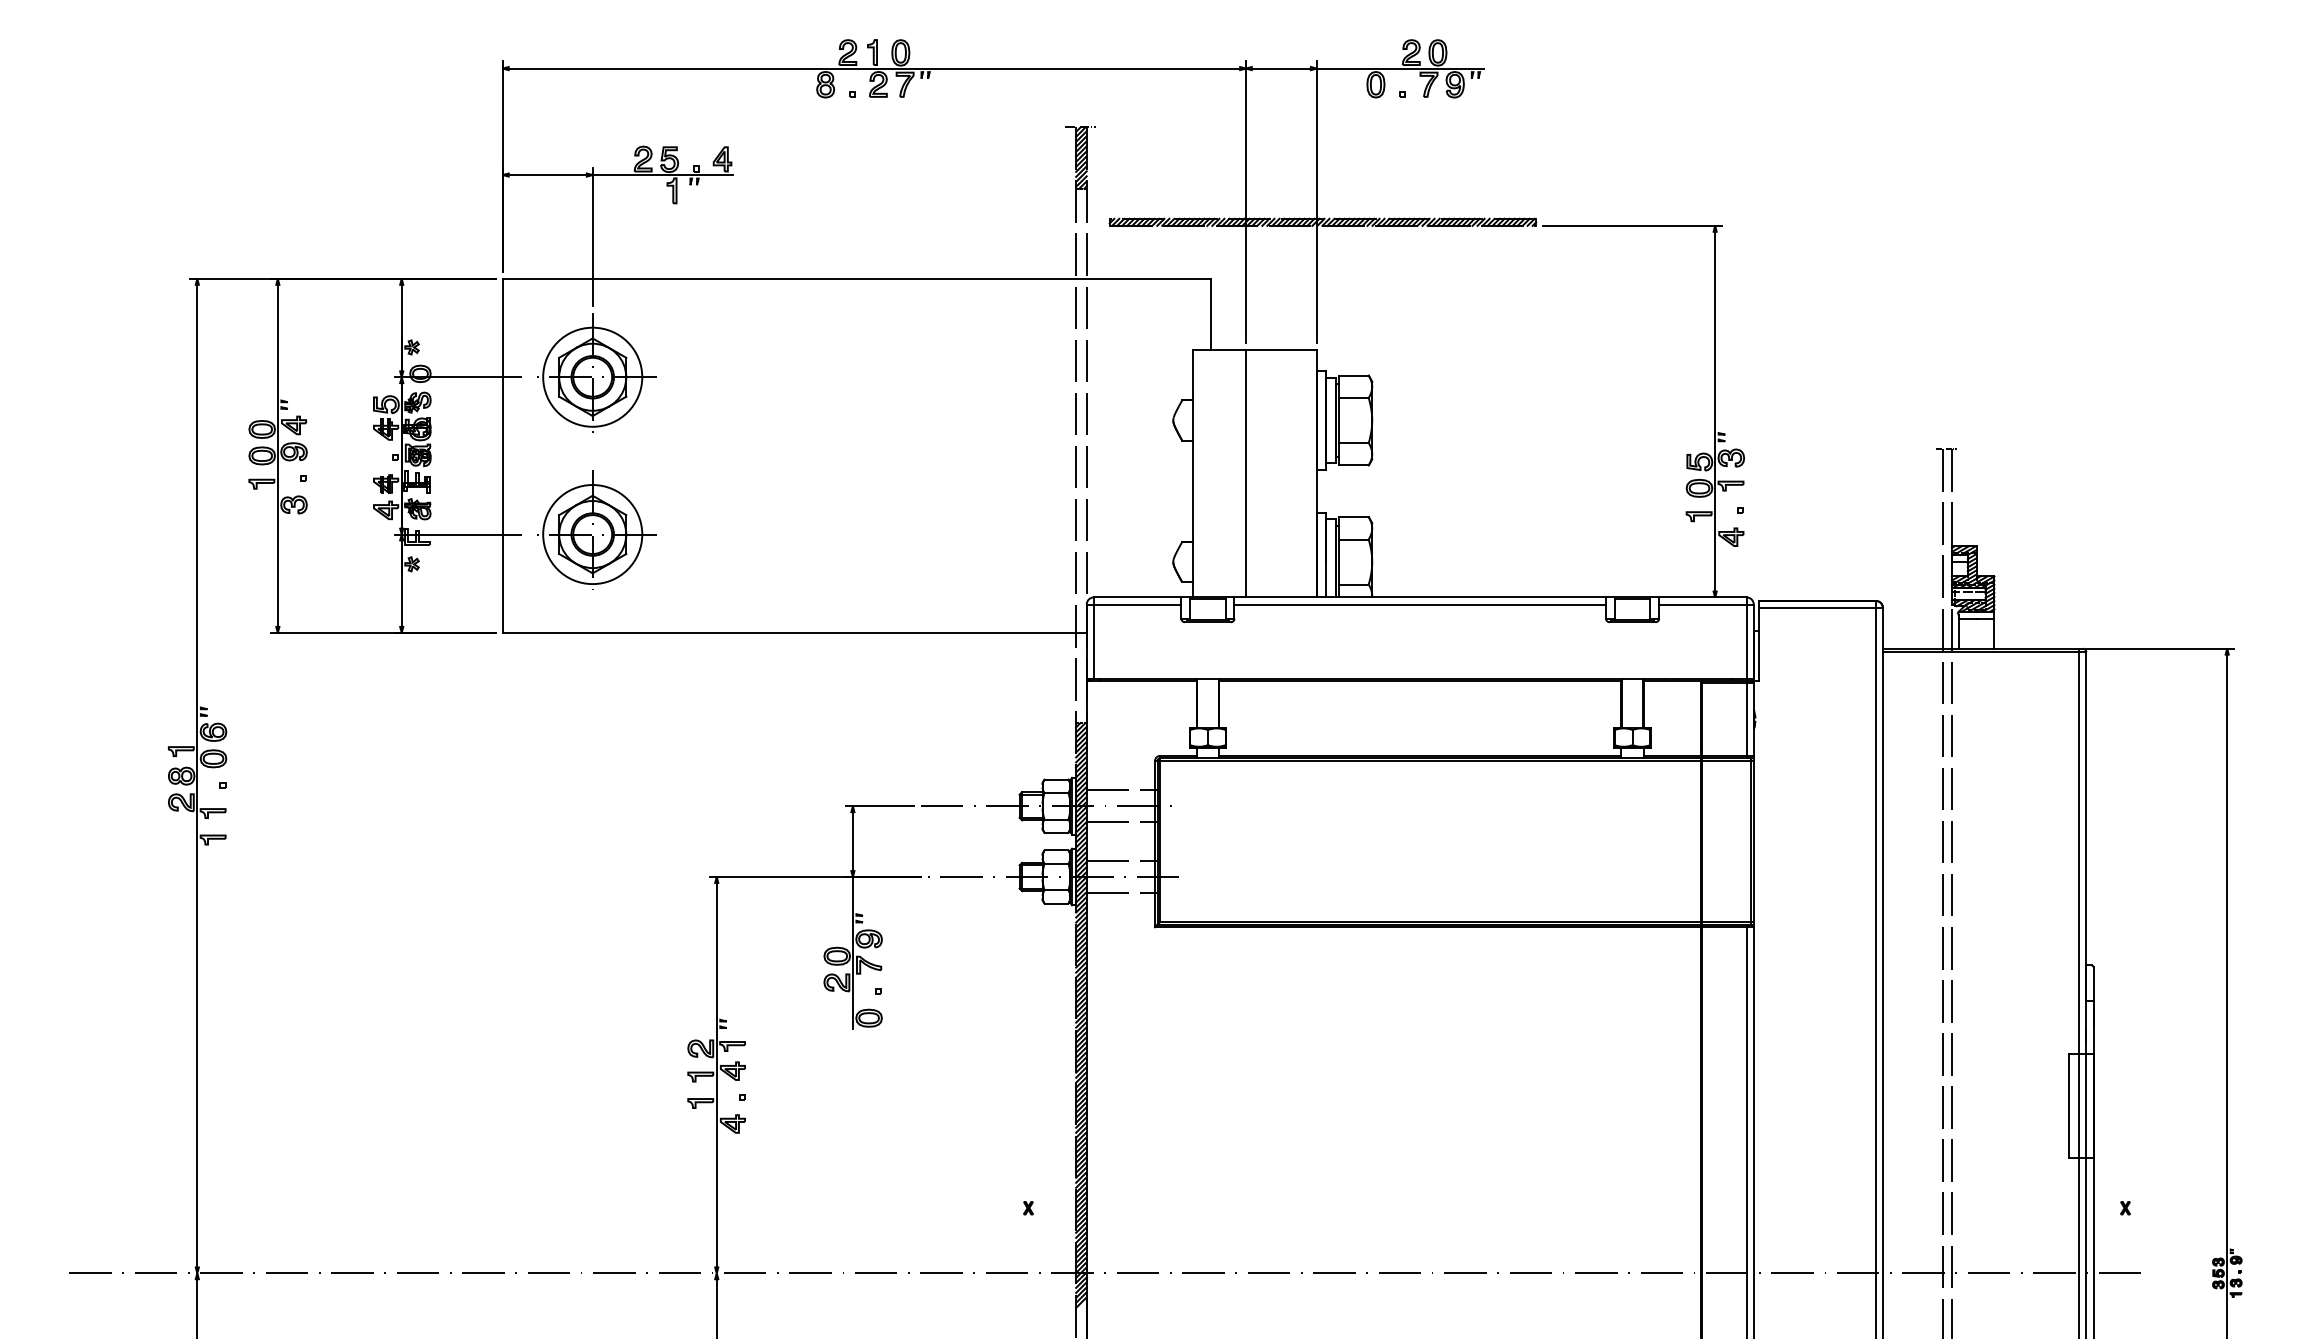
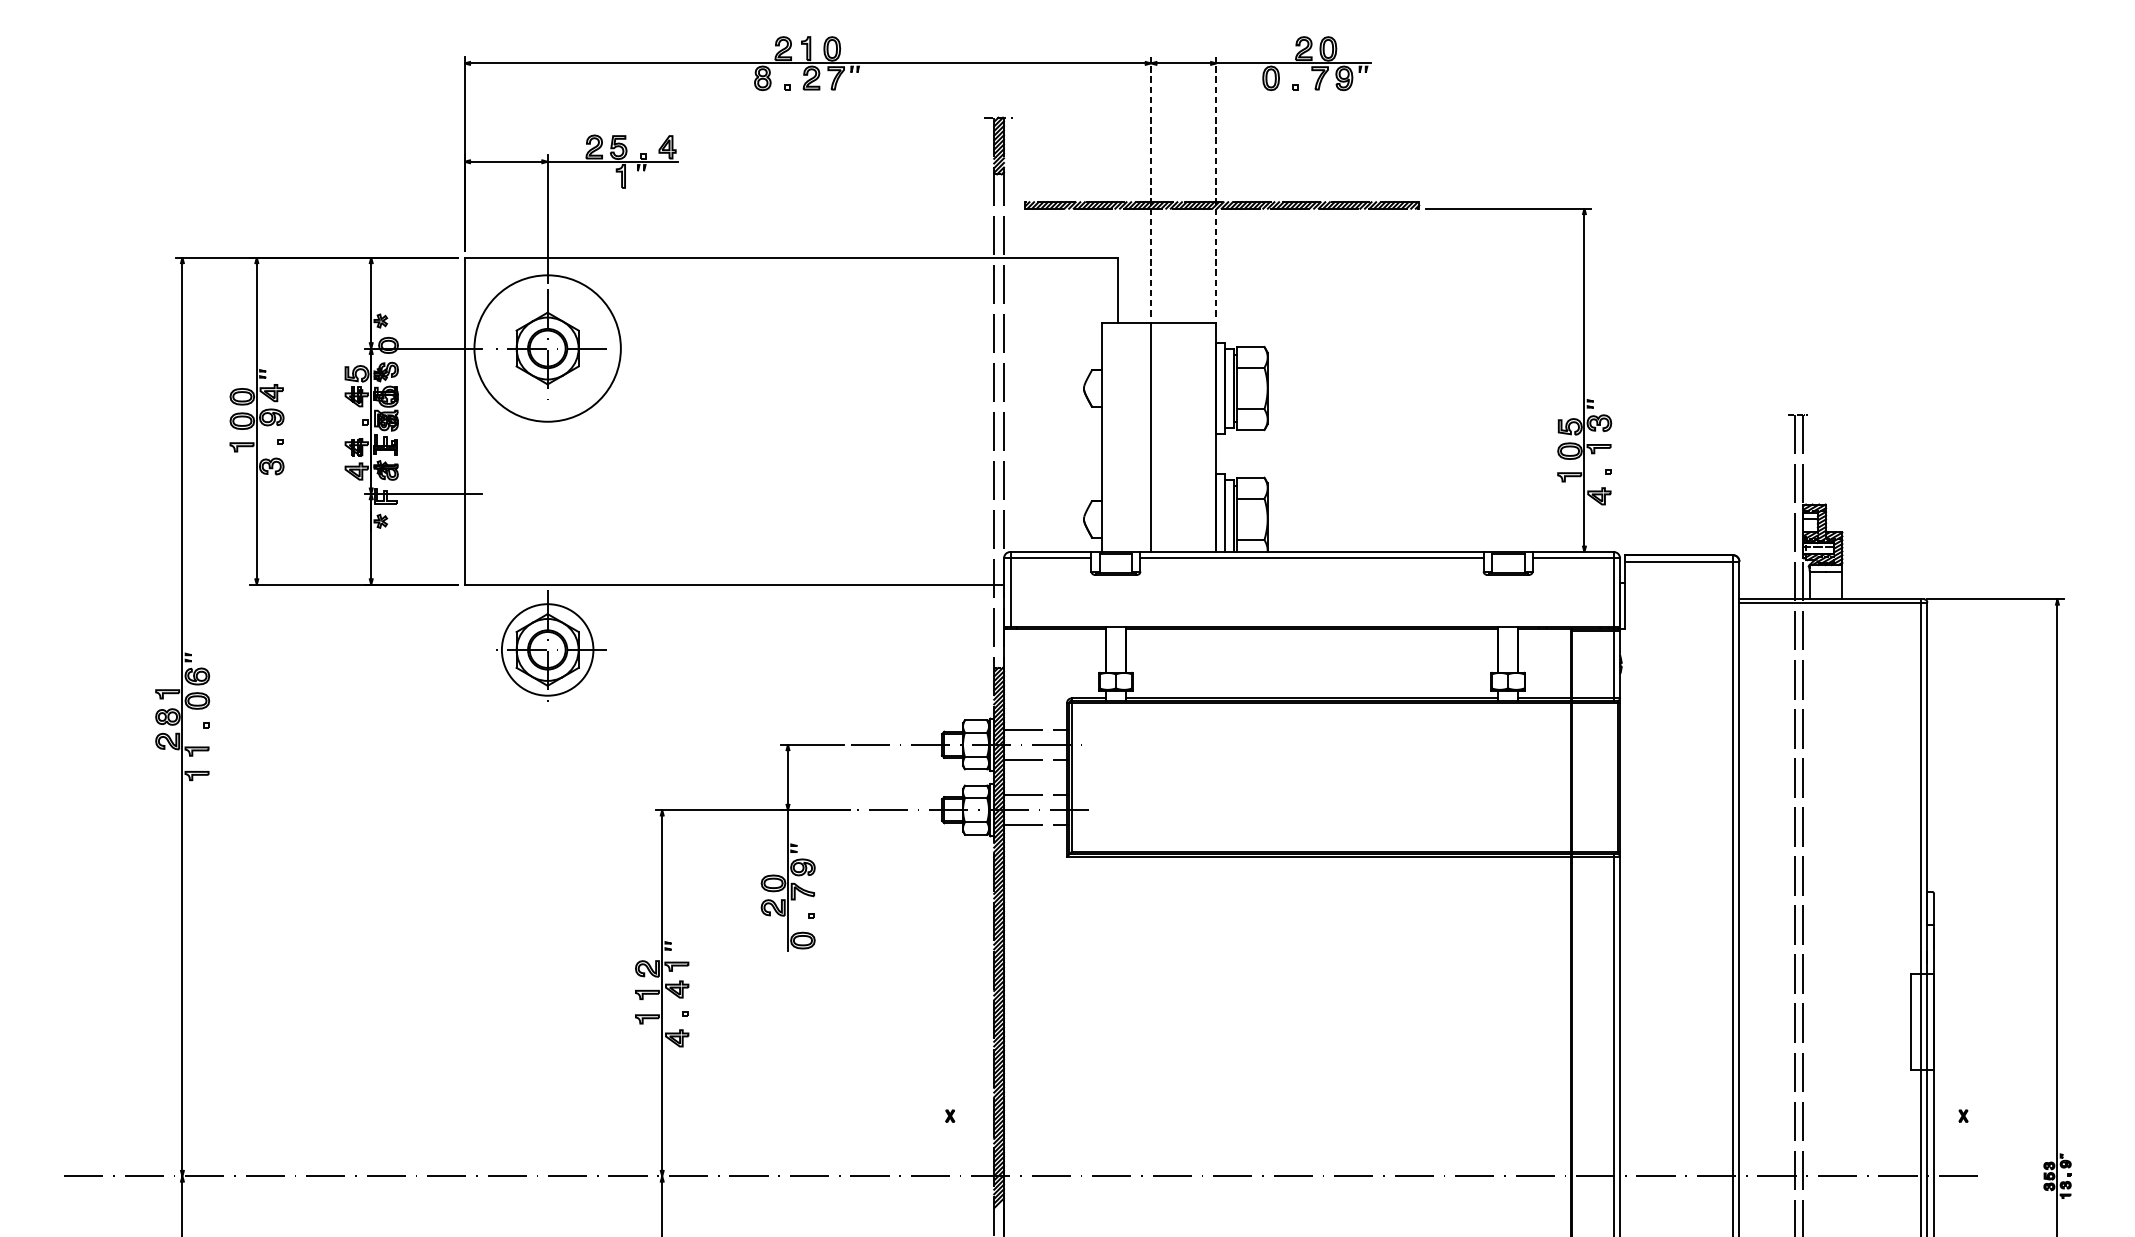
line: (1245, 202) -> (1150, 187), solid -> dashed
line: (1316, 202) -> (1216, 187), solid -> dashed
circle: (592, 376) -> (547, 347), size x1.6
part: (596, 529) -> (551, 645), moved

